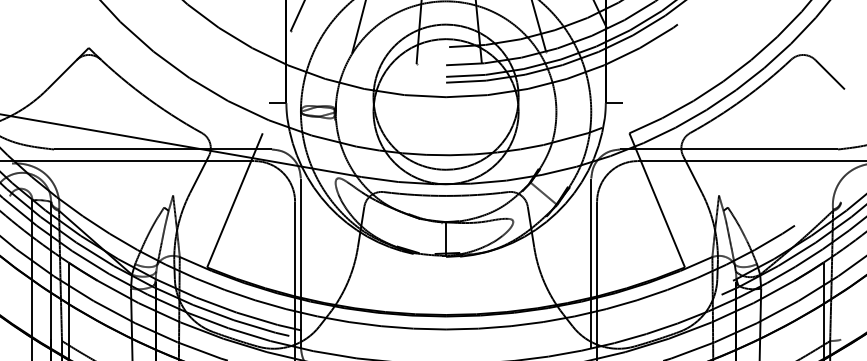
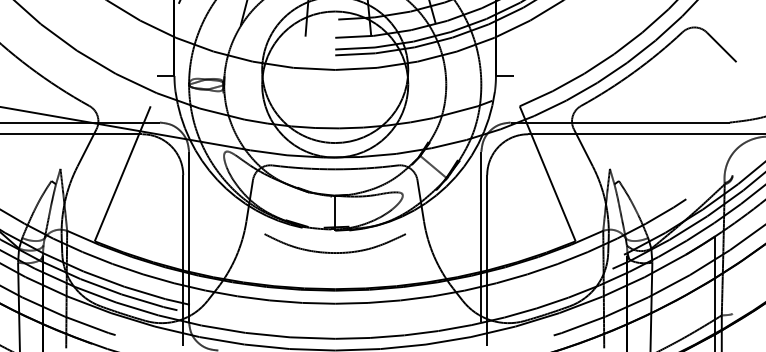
curve: (445, 278) -> (334, 252), added

